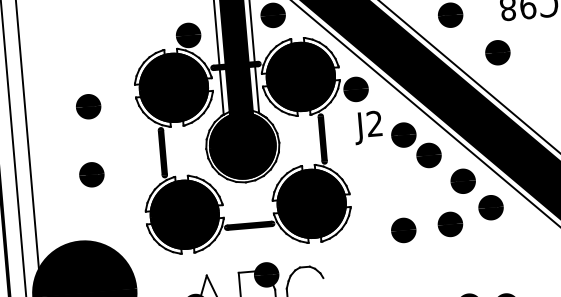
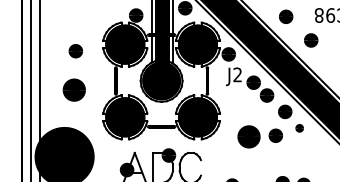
part: (91, 173) -> (74, 89), size x1.6
part: (490, 208) -> (299, 128), size x0.6
part: (402, 229) -> (248, 136), size x1.6

